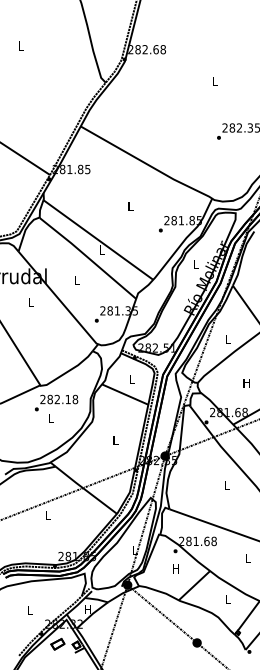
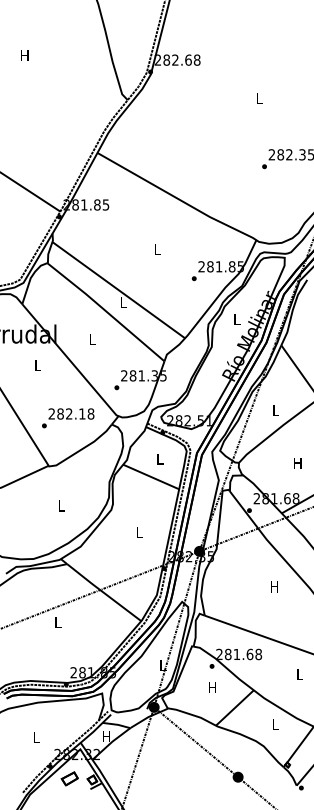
text: (20, 45) -> (24, 55), L -> H
text: (56, 403) -> (68, 418), moved
text: (227, 485) -> (274, 586), L -> H

